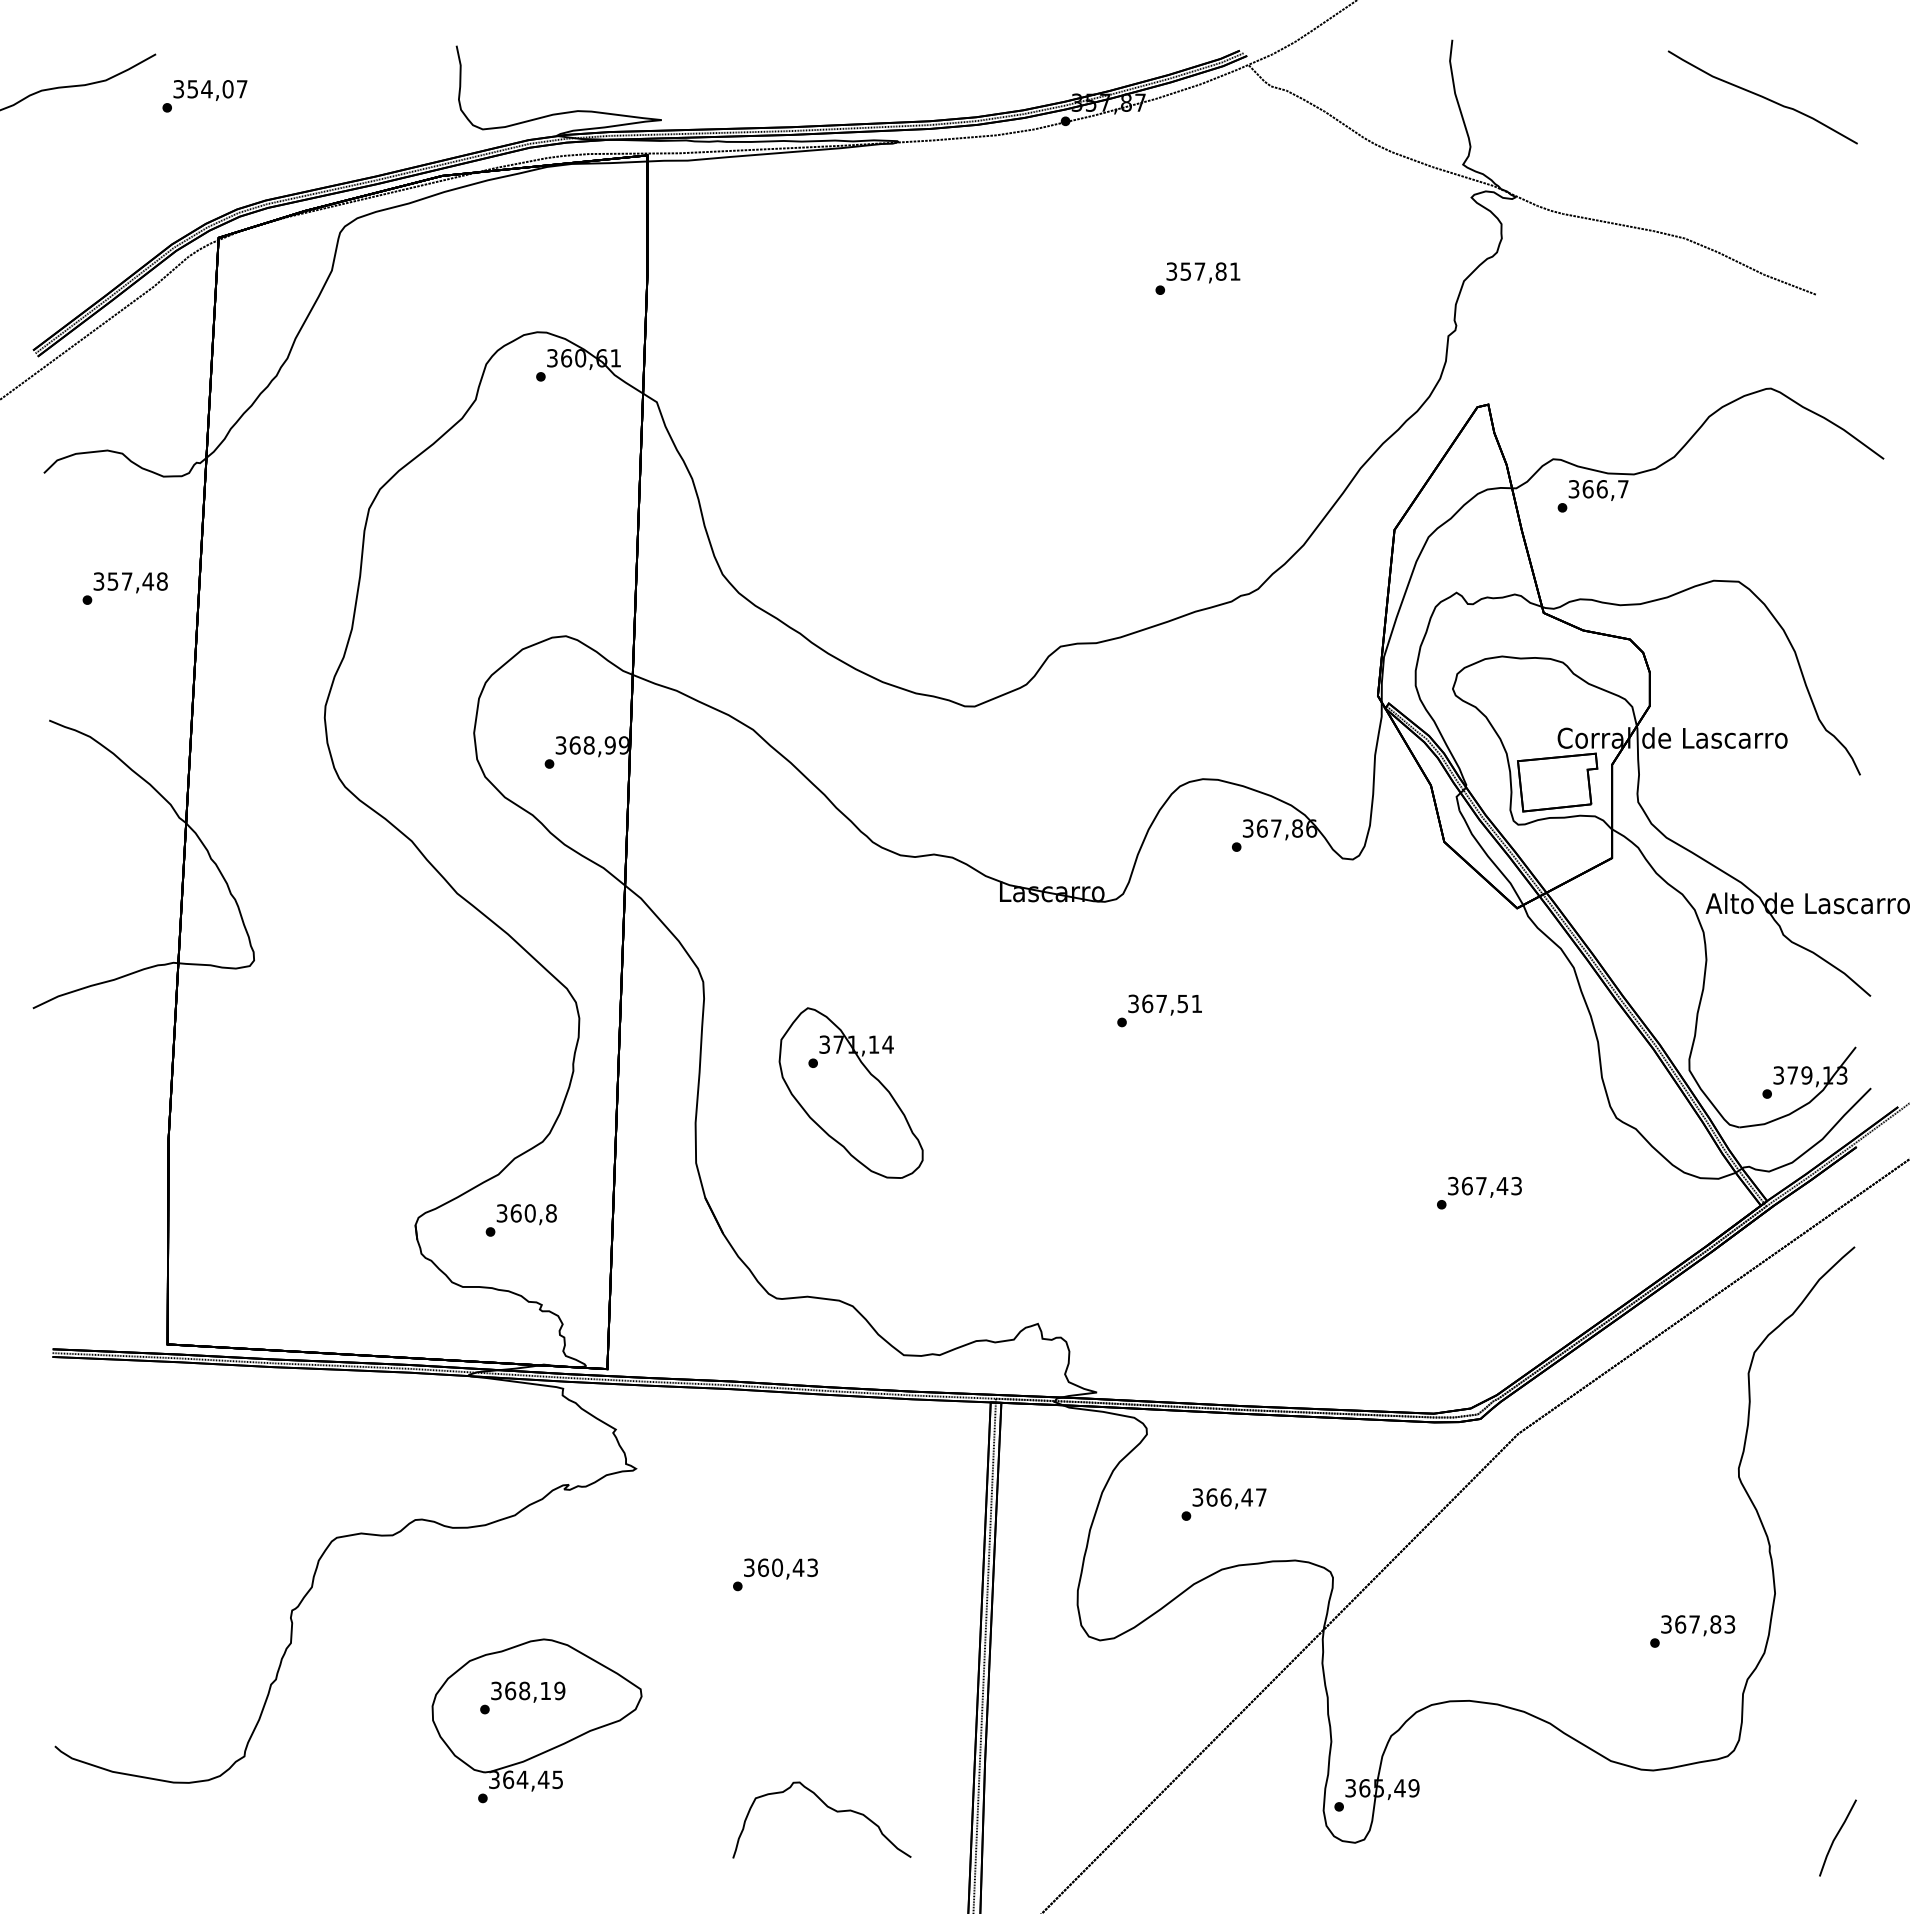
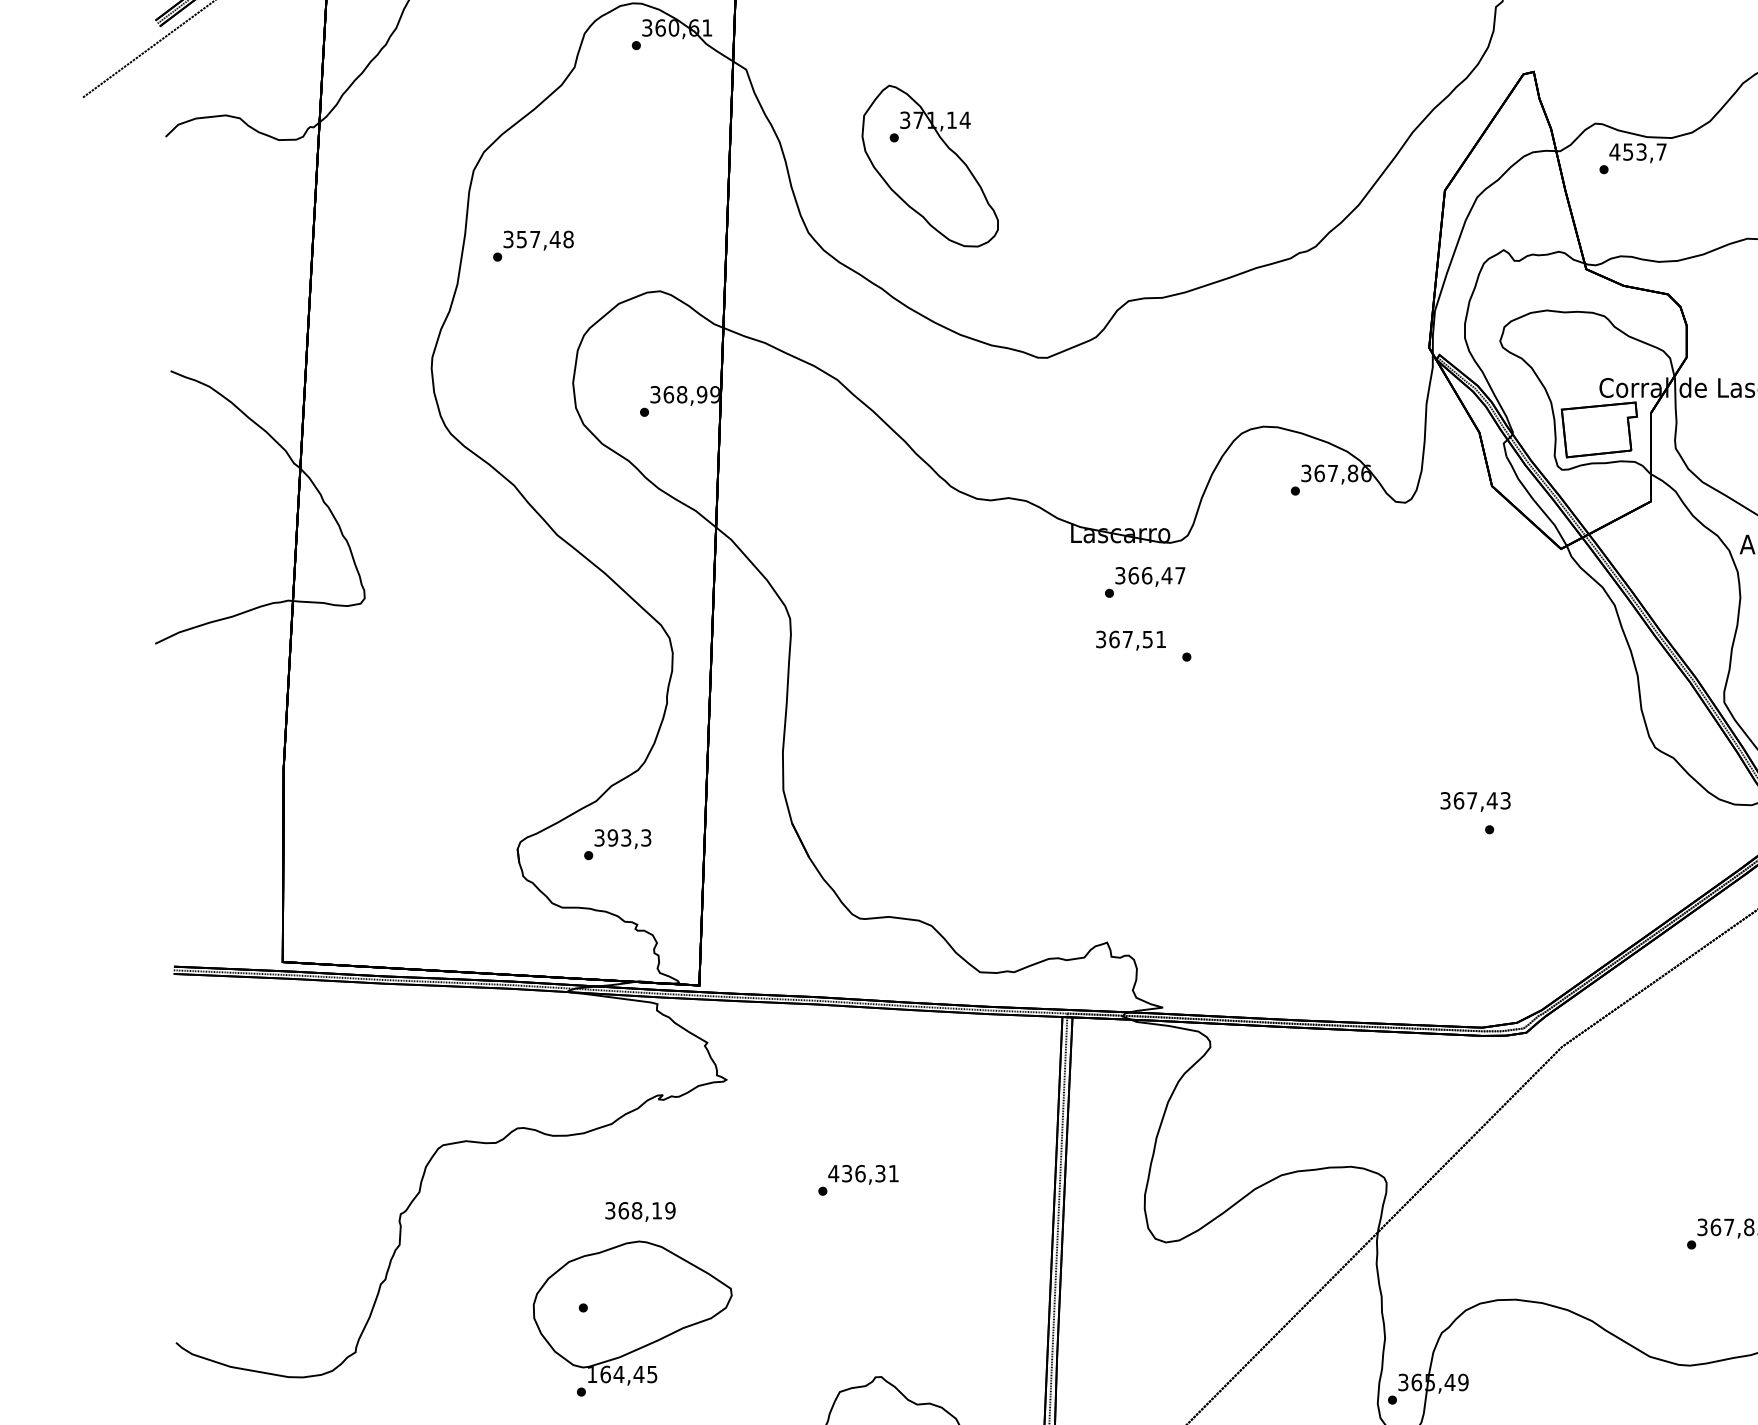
text: (1587, 489) -> (1627, 152), 366,7 -> 453,7
text: (124, 588) -> (532, 246), moved
text: (1164, 1004) -> (1130, 640), moved
part: (850, 1092) -> (929, 165), moved
text: (1484, 1186) -> (1475, 801), moved
text: (533, 1213) -> (629, 838), 360,8 -> 393,3
text: (1223, 1504) -> (1144, 582), moved
text: (780, 1567) -> (863, 1173), 360,43 -> 436,31
text: (528, 1691) -> (640, 1211), moved
text: (494, 1780) -> (592, 1375), 364,45 -> 164,45

